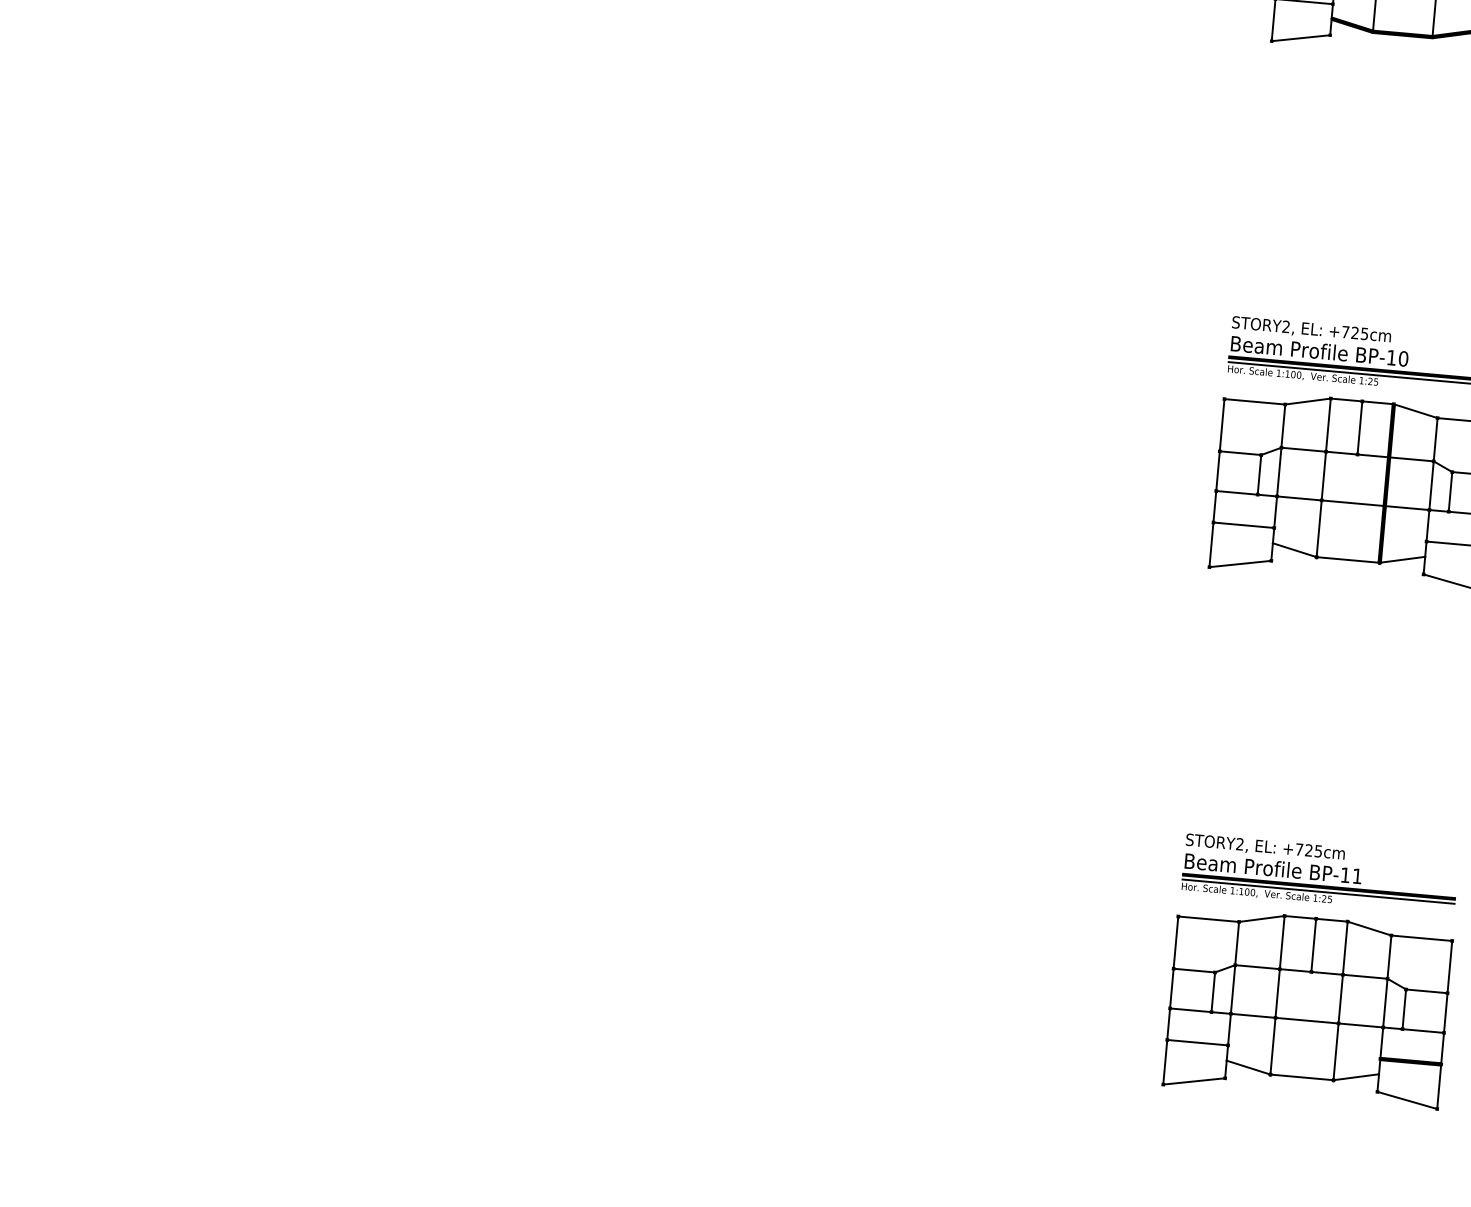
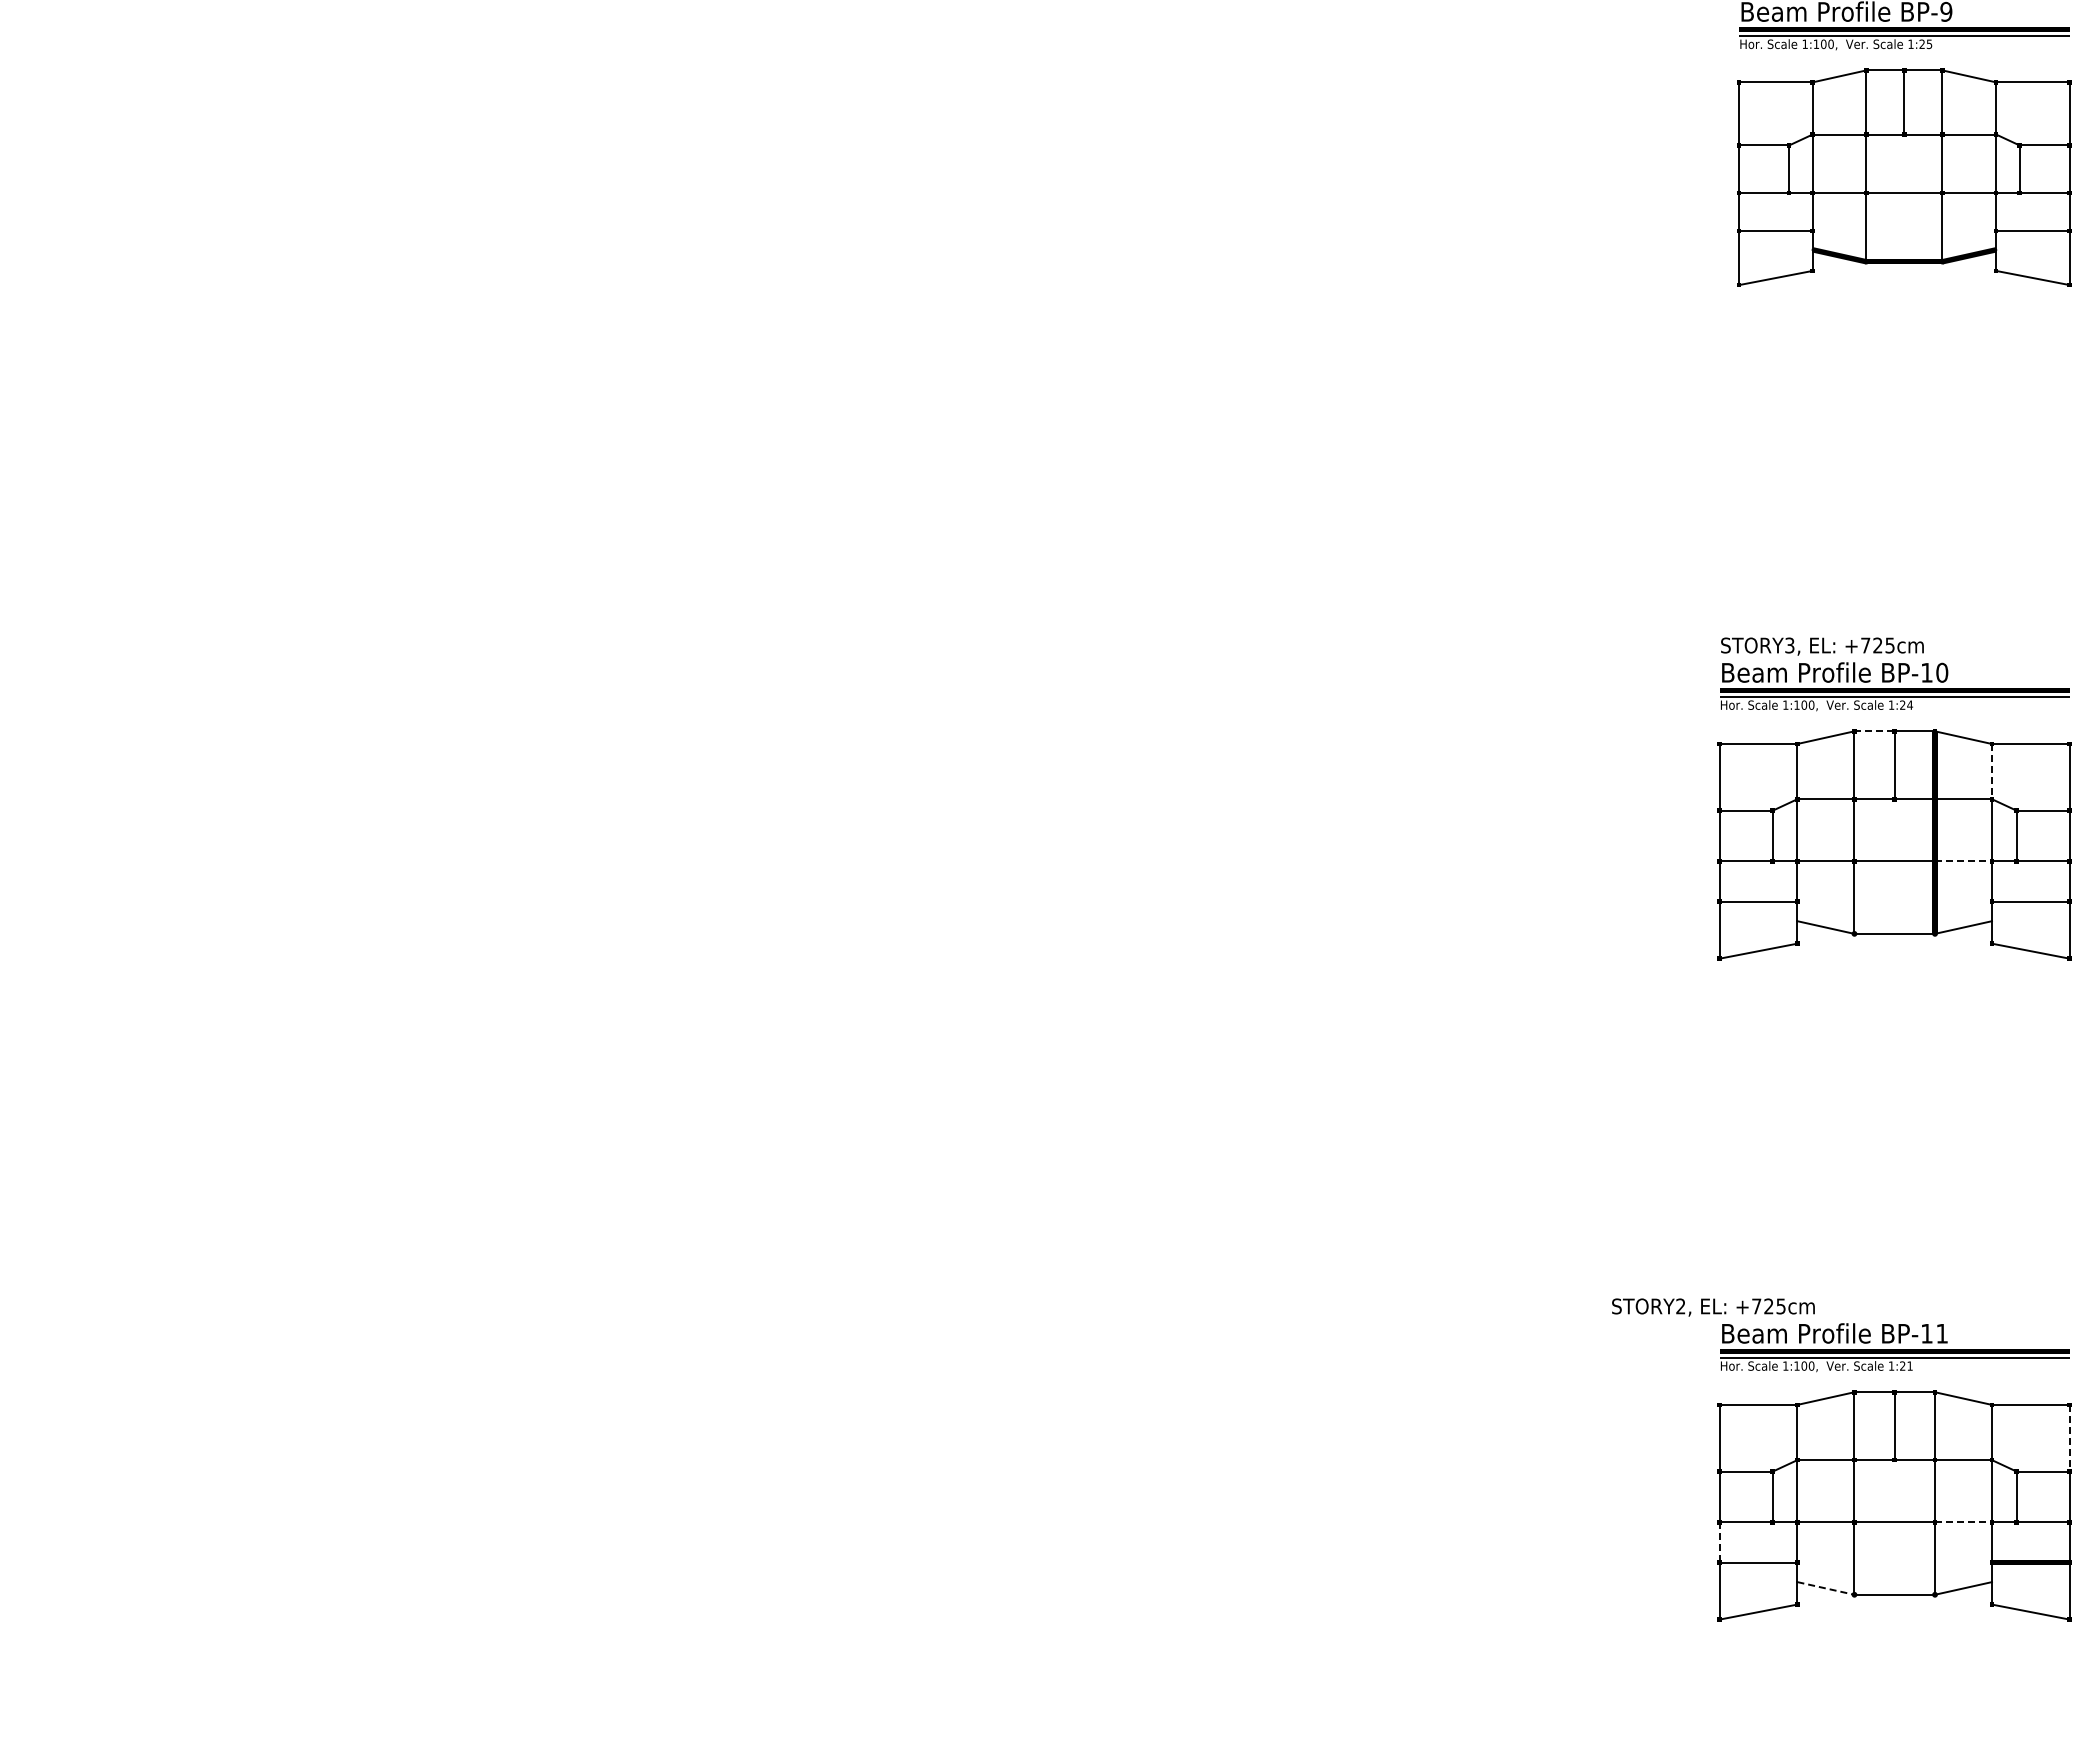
text: (1285, 326) -> (1789, 645), STORY2, -> STORY3,
text: (1376, 381) -> (1910, 704), 1:25 -> 1:24
line: (1347, 400) -> (1875, 731), solid -> dashed
line: (1435, 439) -> (1991, 771), solid -> dashed
line: (1407, 508) -> (1963, 861), solid -> dashed
text: (1265, 847) -> (1713, 1307), moved
text: (1329, 898) -> (1909, 1365), 1:25 -> 1:21
line: (1449, 967) -> (2069, 1438), solid -> dashed
line: (1168, 1024) -> (1719, 1542), solid -> dashed
line: (1360, 1025) -> (1963, 1522), solid -> dashed
line: (1249, 1067) -> (1826, 1588), solid -> dashed

